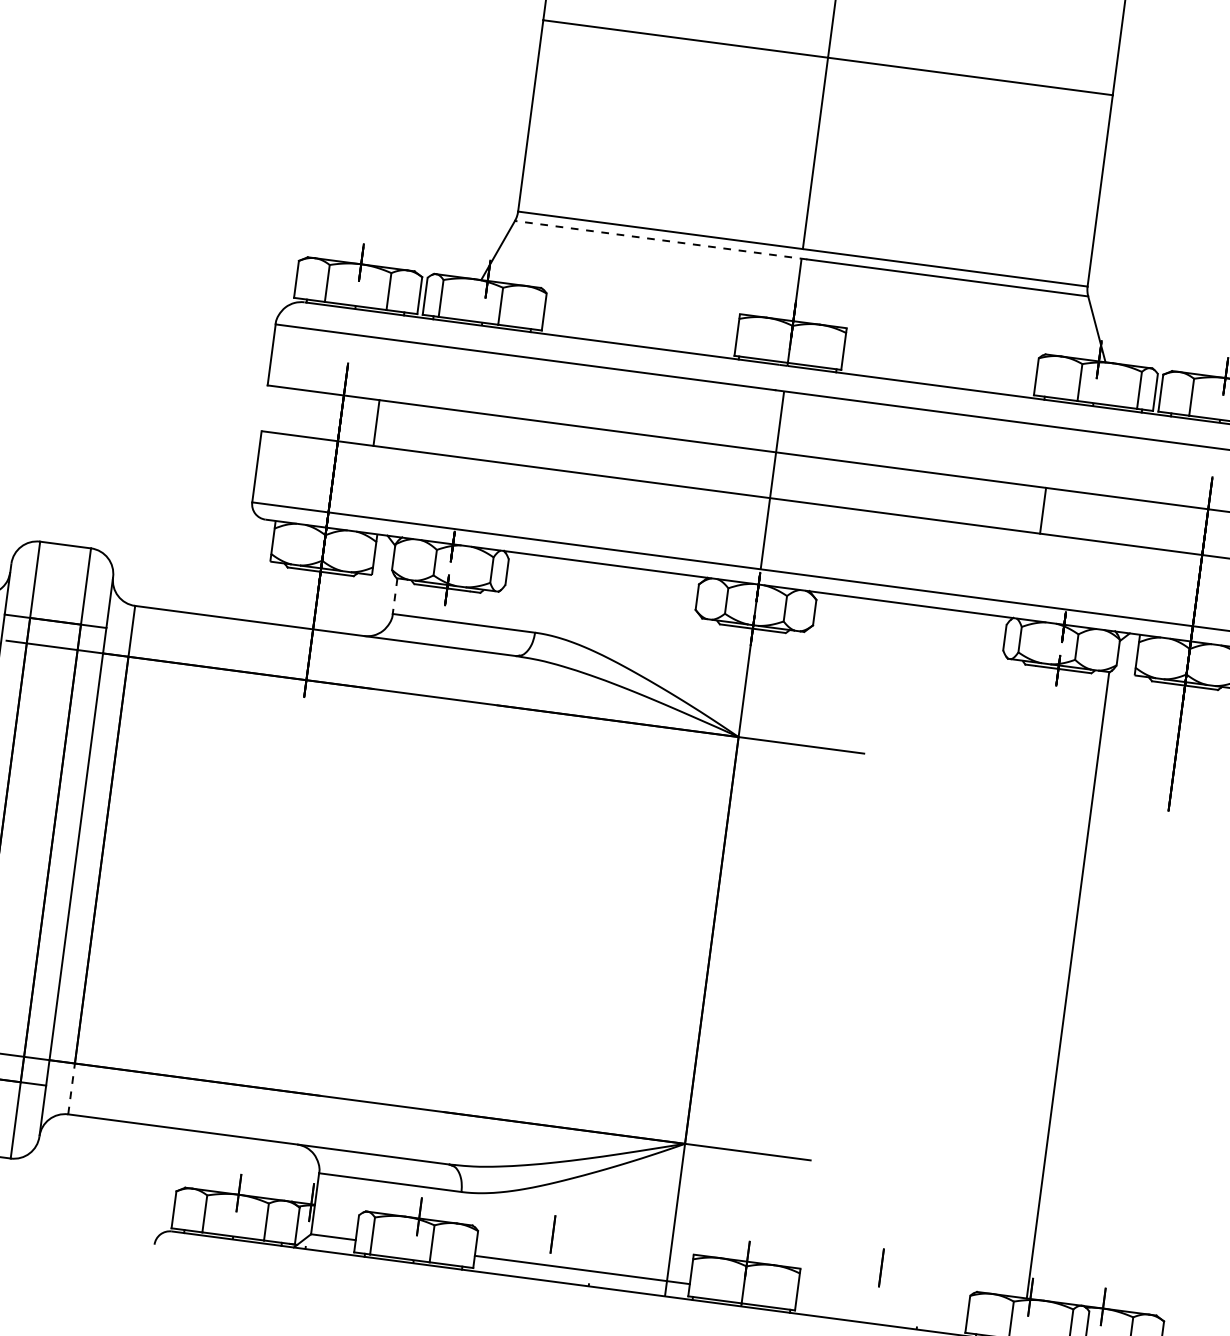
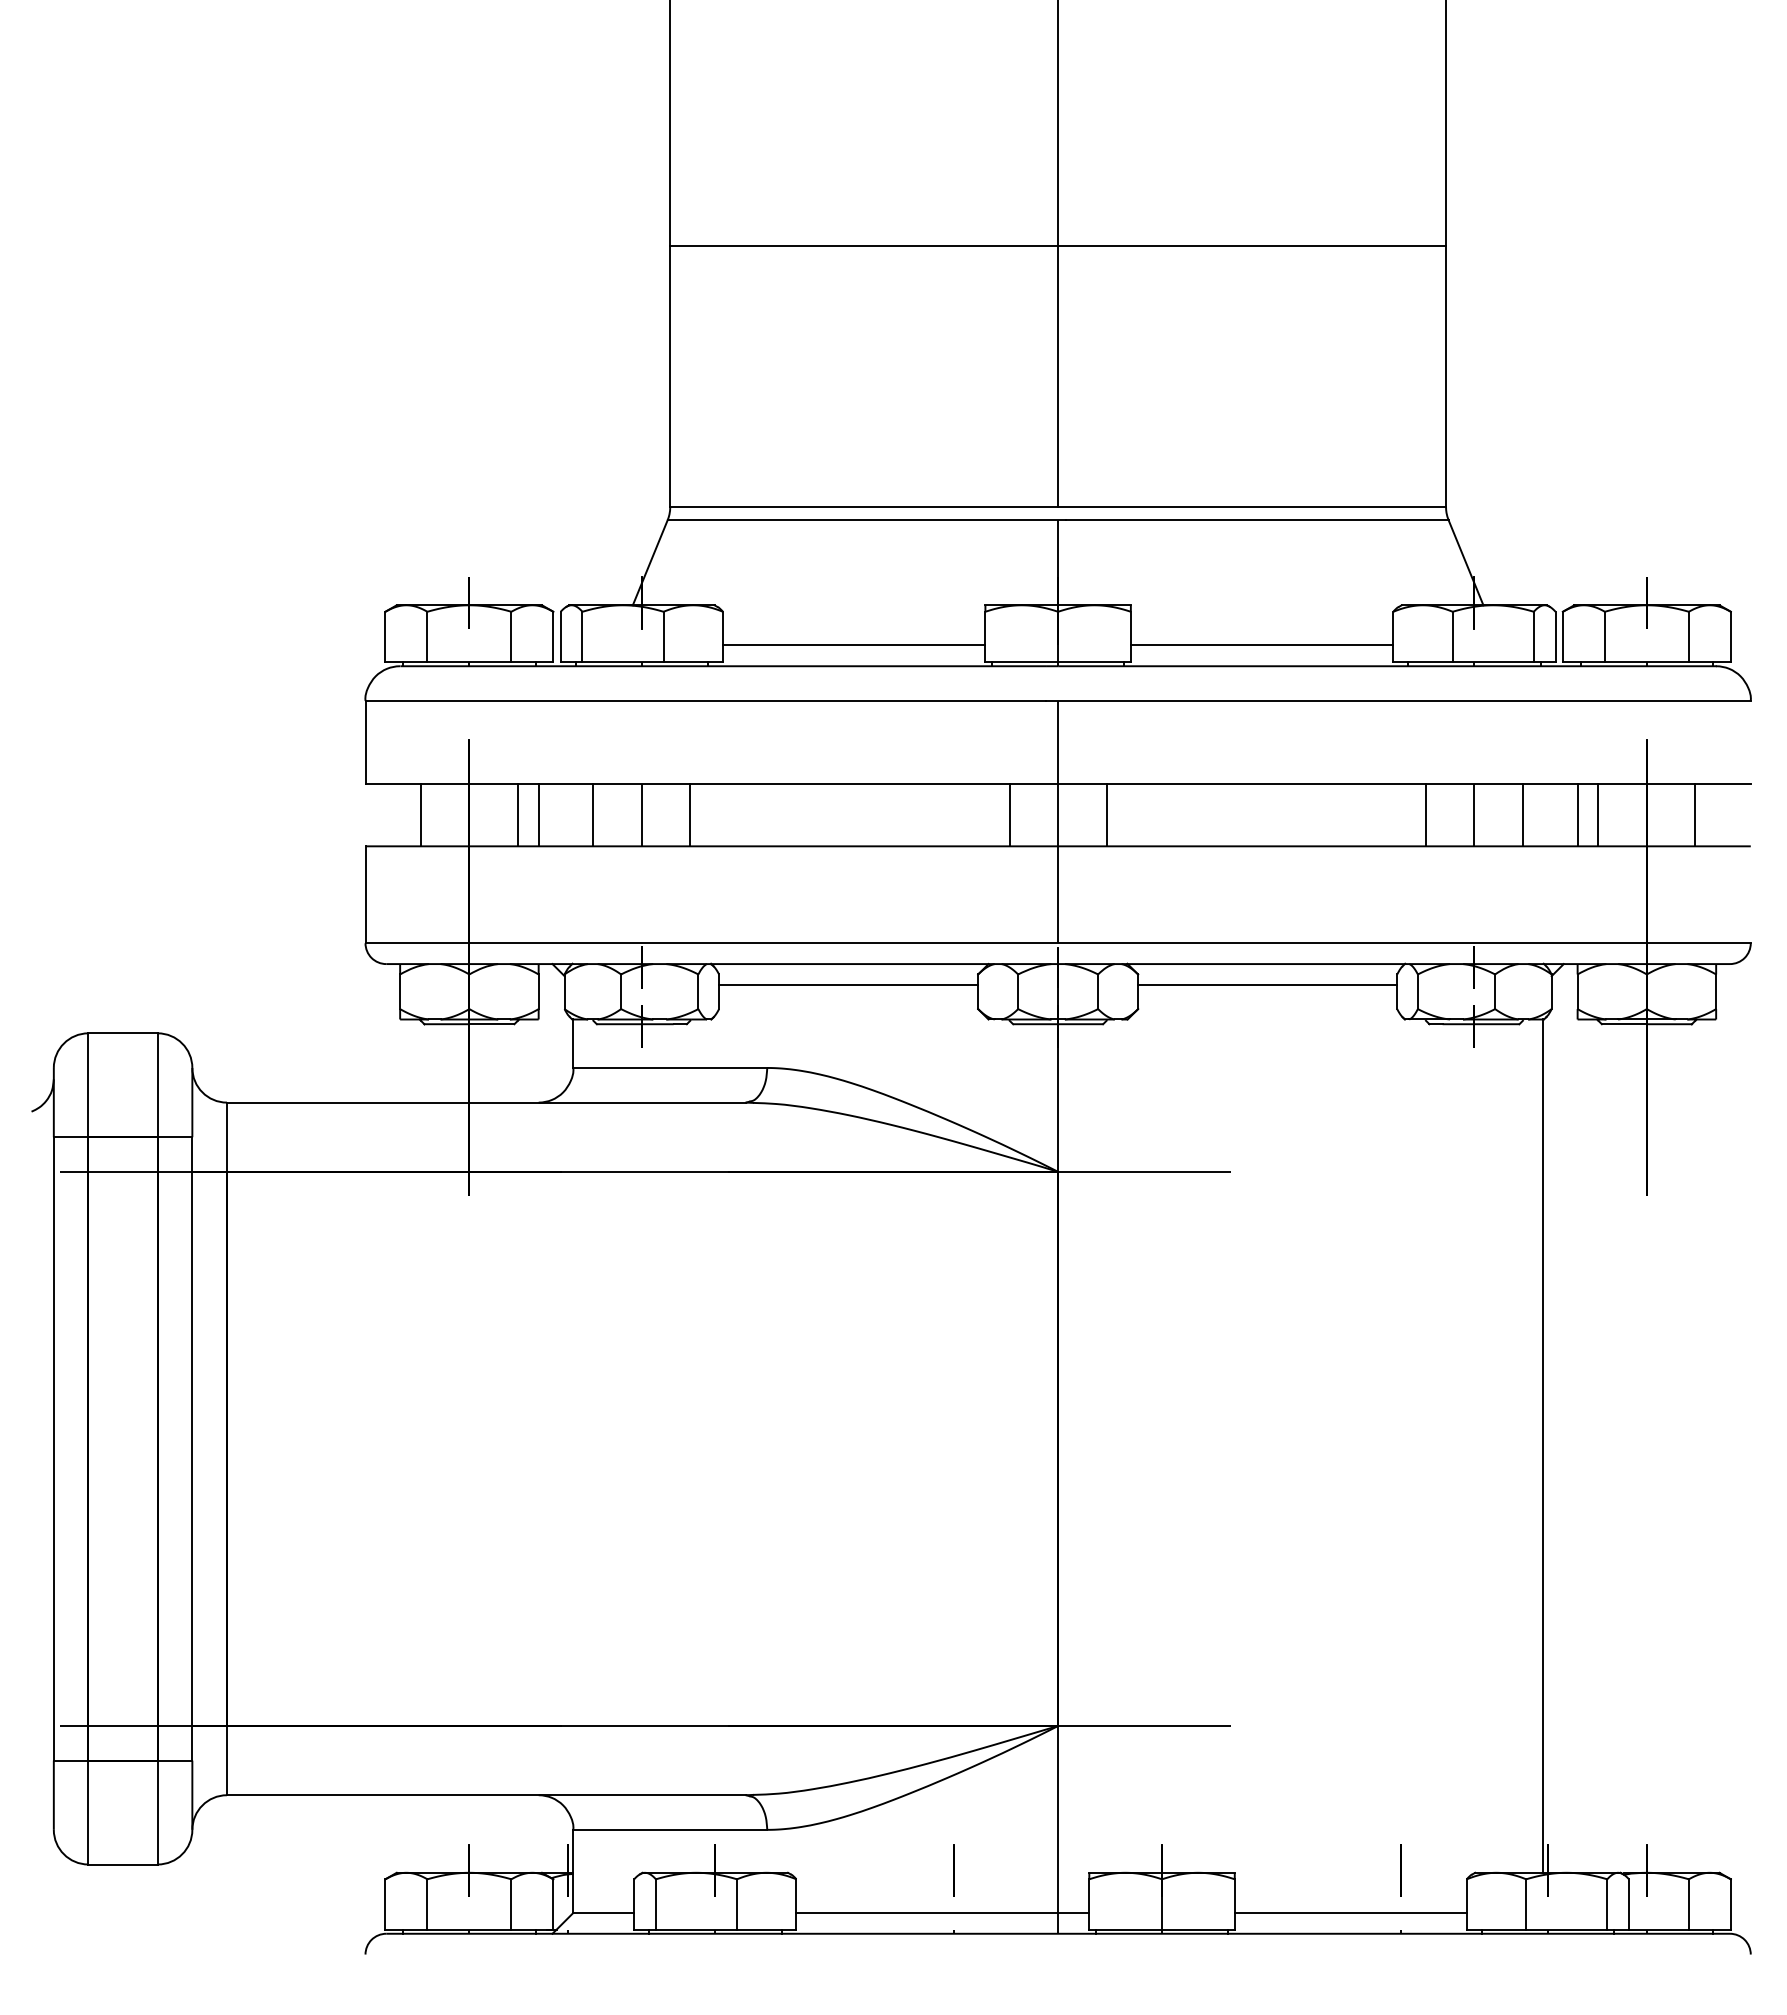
line: (660, 240) -> (866, 520), dashed -> solid
line: (639, 330) -> (853, 644), added
line: (938, 369) -> (1261, 644), added
line: (304, 413) -> (420, 815), added
line: (391, 425) -> (538, 815), added
line: (431, 430) -> (593, 815), added
line: (467, 435) -> (641, 815), added
line: (503, 439) -> (690, 815), added
line: (737, 470) -> (1009, 815), added
line: (808, 480) -> (1106, 815), added
line: (1078, 515) -> (1474, 815), added
line: (1113, 520) -> (1522, 815), added
line: (1154, 525) -> (1577, 815), added
line: (1169, 527) -> (1598, 815), added
line: (602, 579) -> (848, 984), added
line: (395, 596) -> (573, 1044), dashed -> solid
line: (910, 619) -> (1267, 984), added
line: (71, 1088) -> (226, 1760), dashed -> solid
line: (552, 1234) -> (953, 1870), moved
line: (881, 1267) -> (1400, 1870), moved
line: (881, 1309) -> (1350, 1912), added

